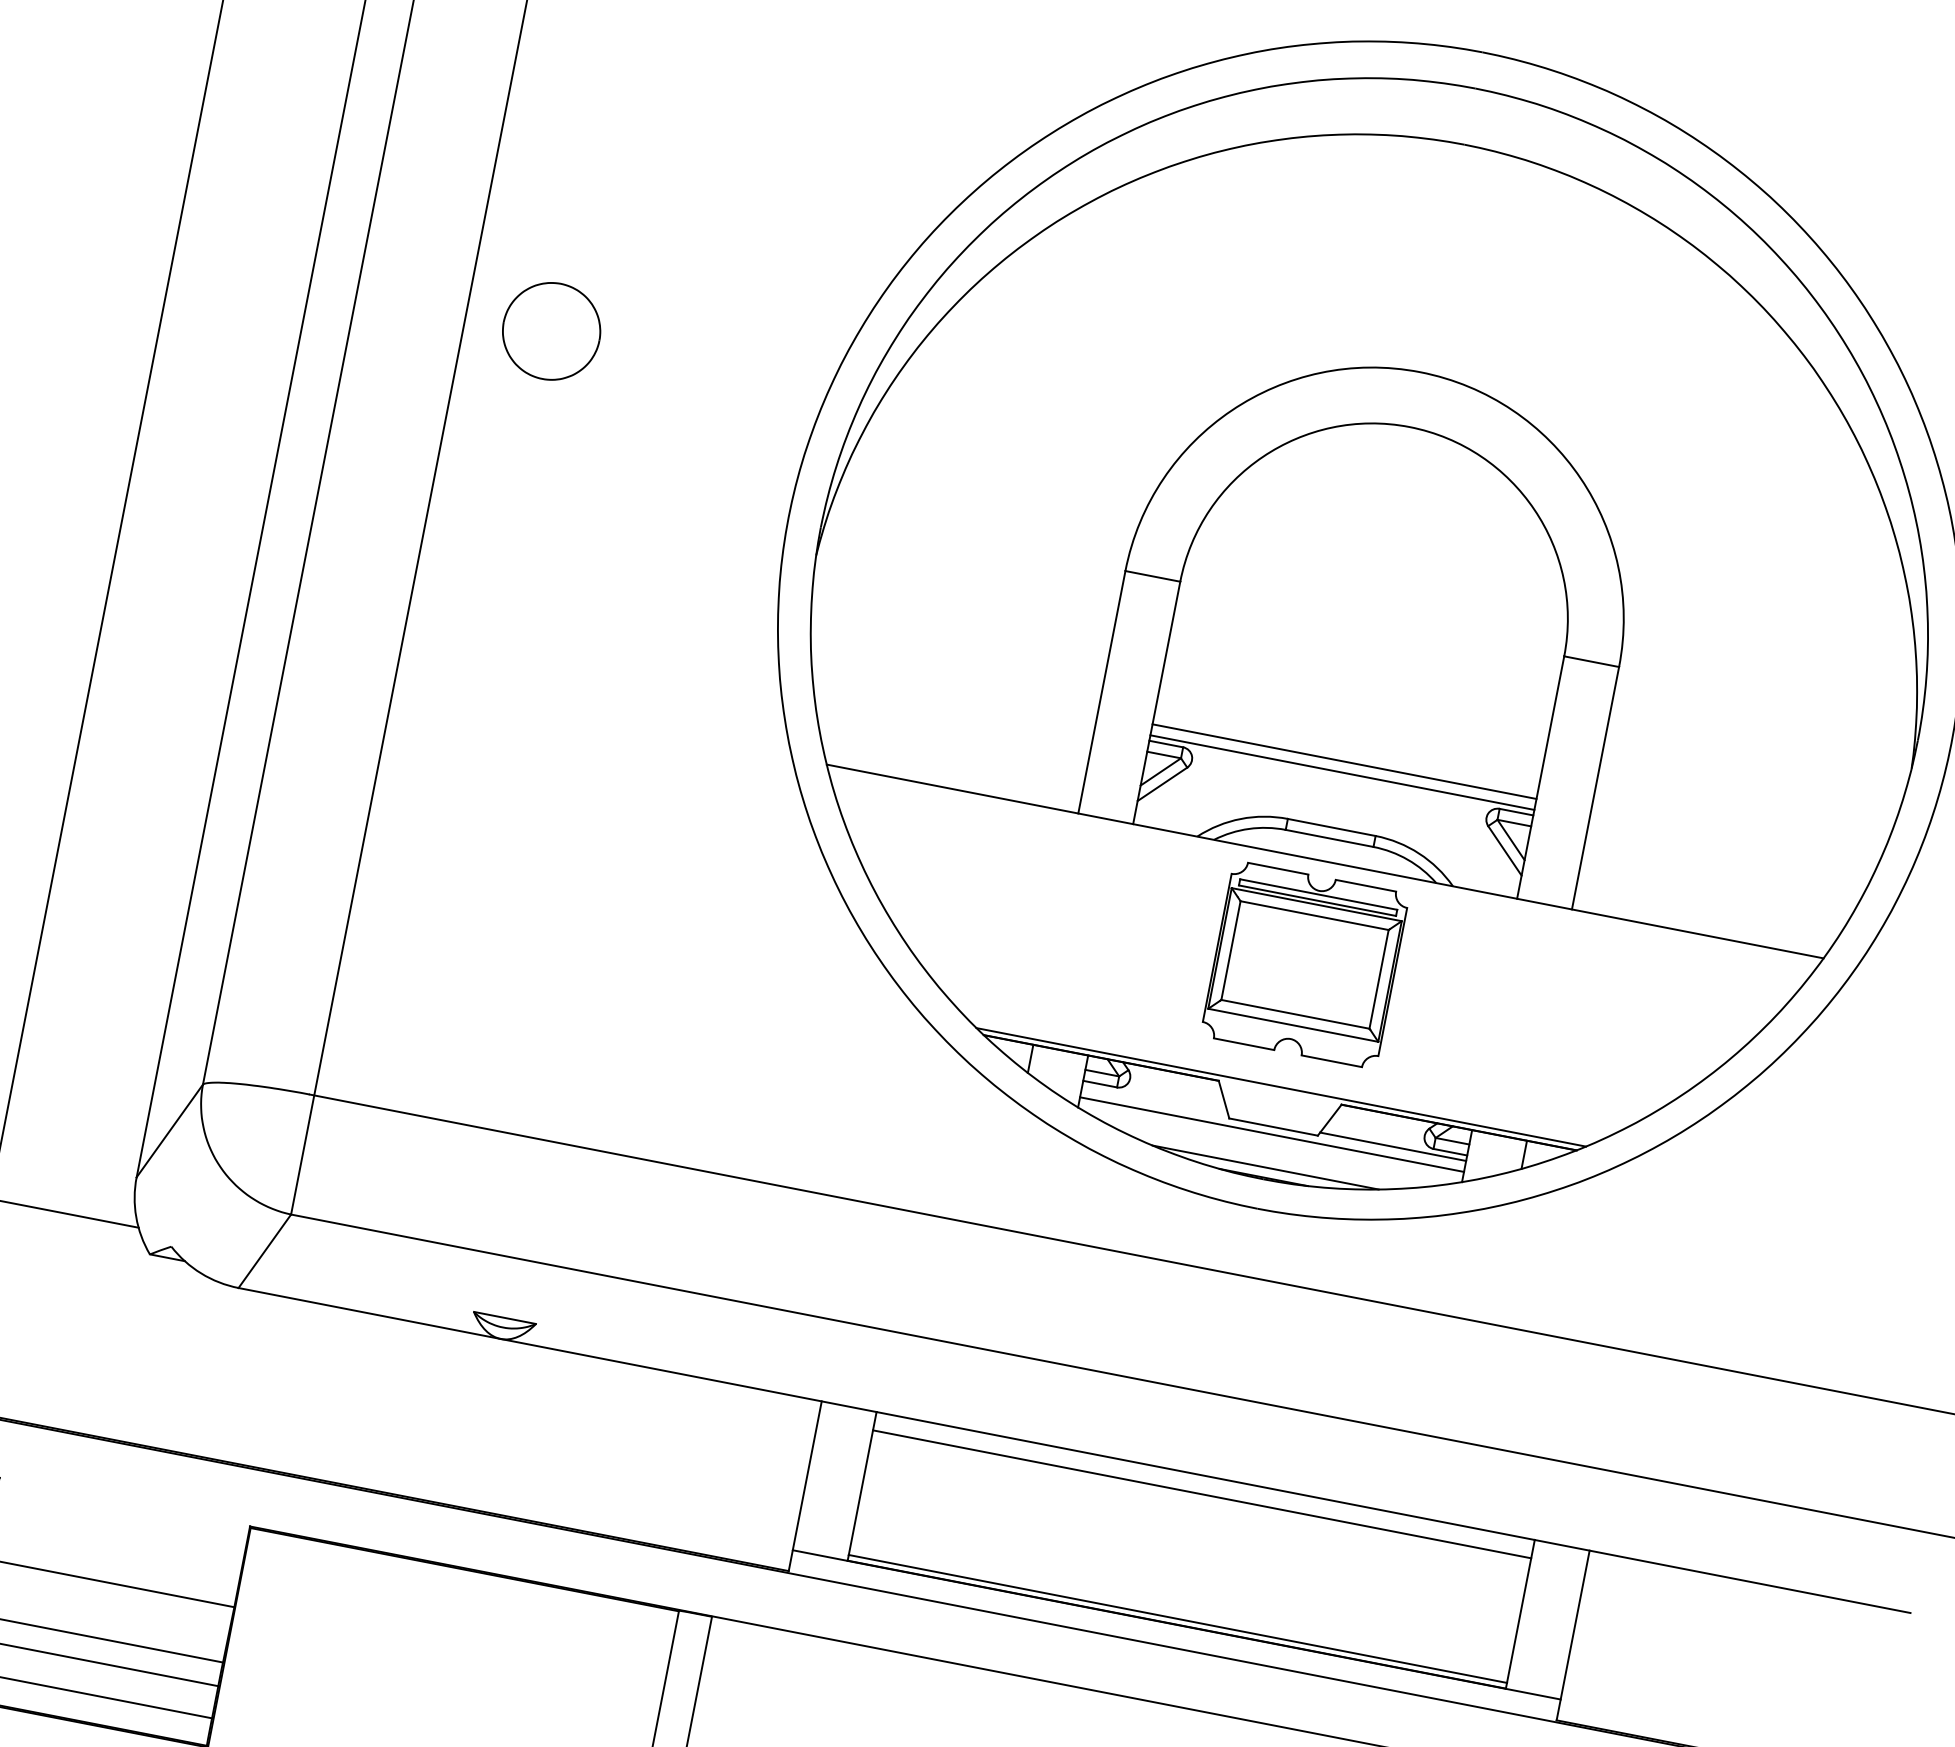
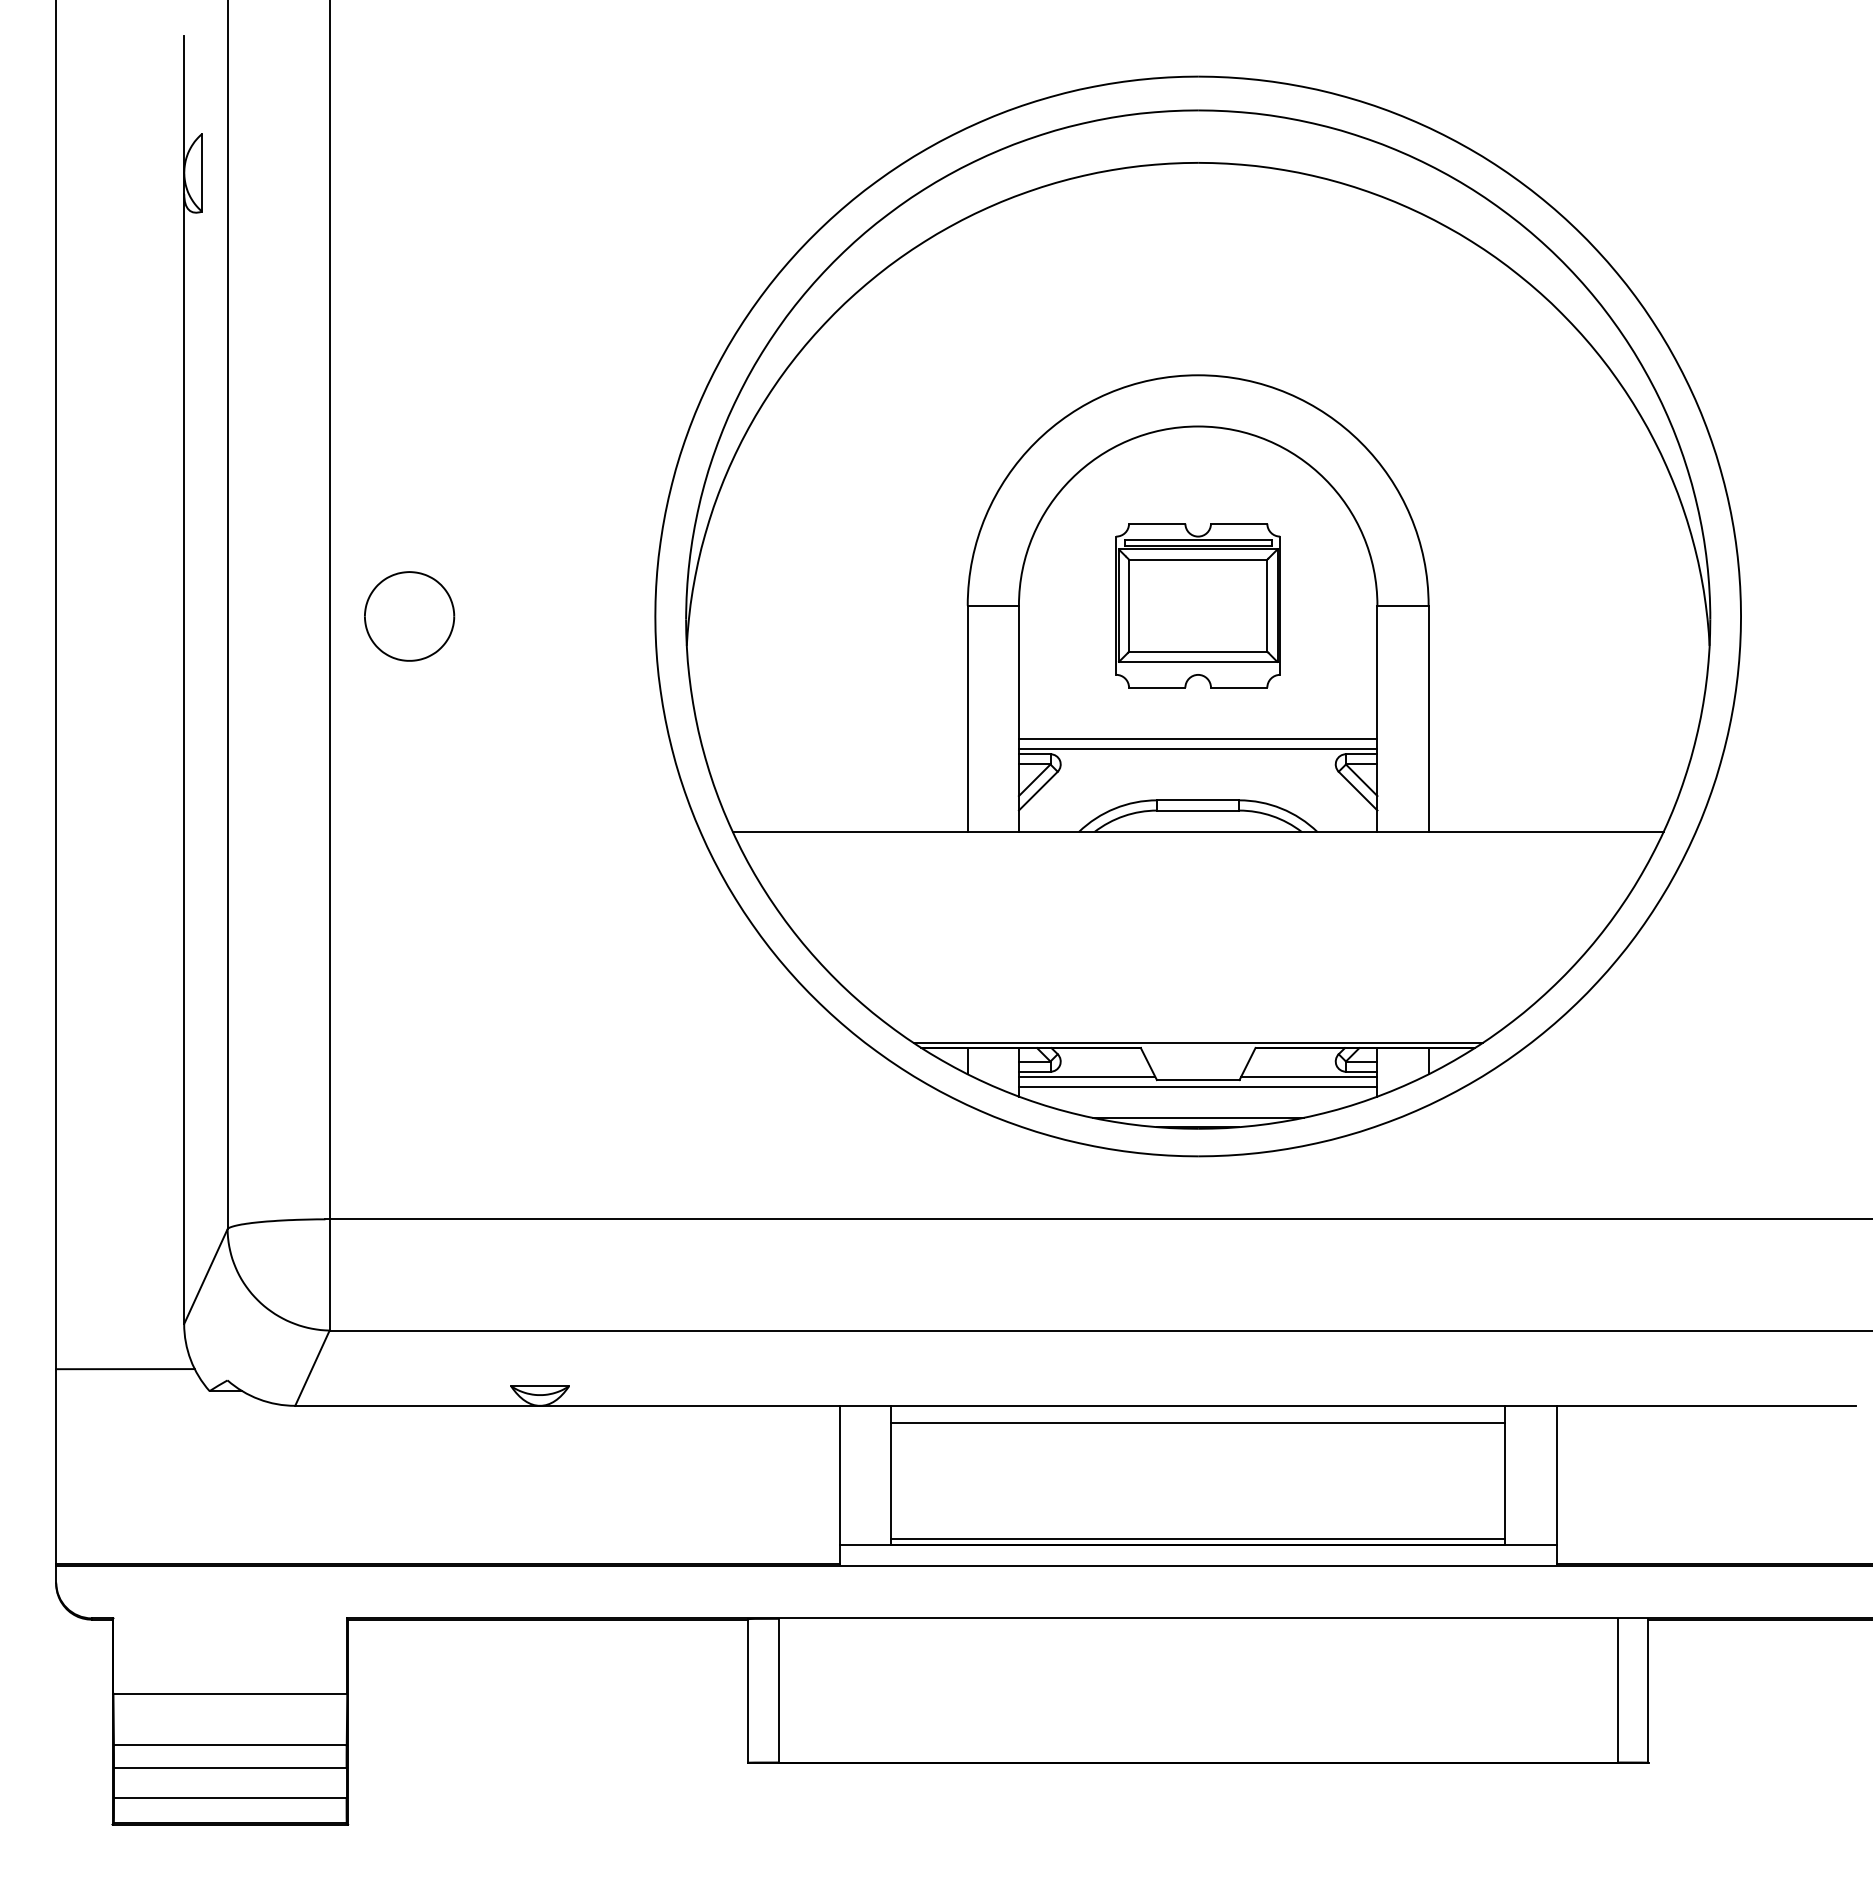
part: (551, 331) -> (409, 616), moved
part: (1304, 964) -> (1197, 605), moved
line: (1154, 1099) -> (1086, 1076), added

